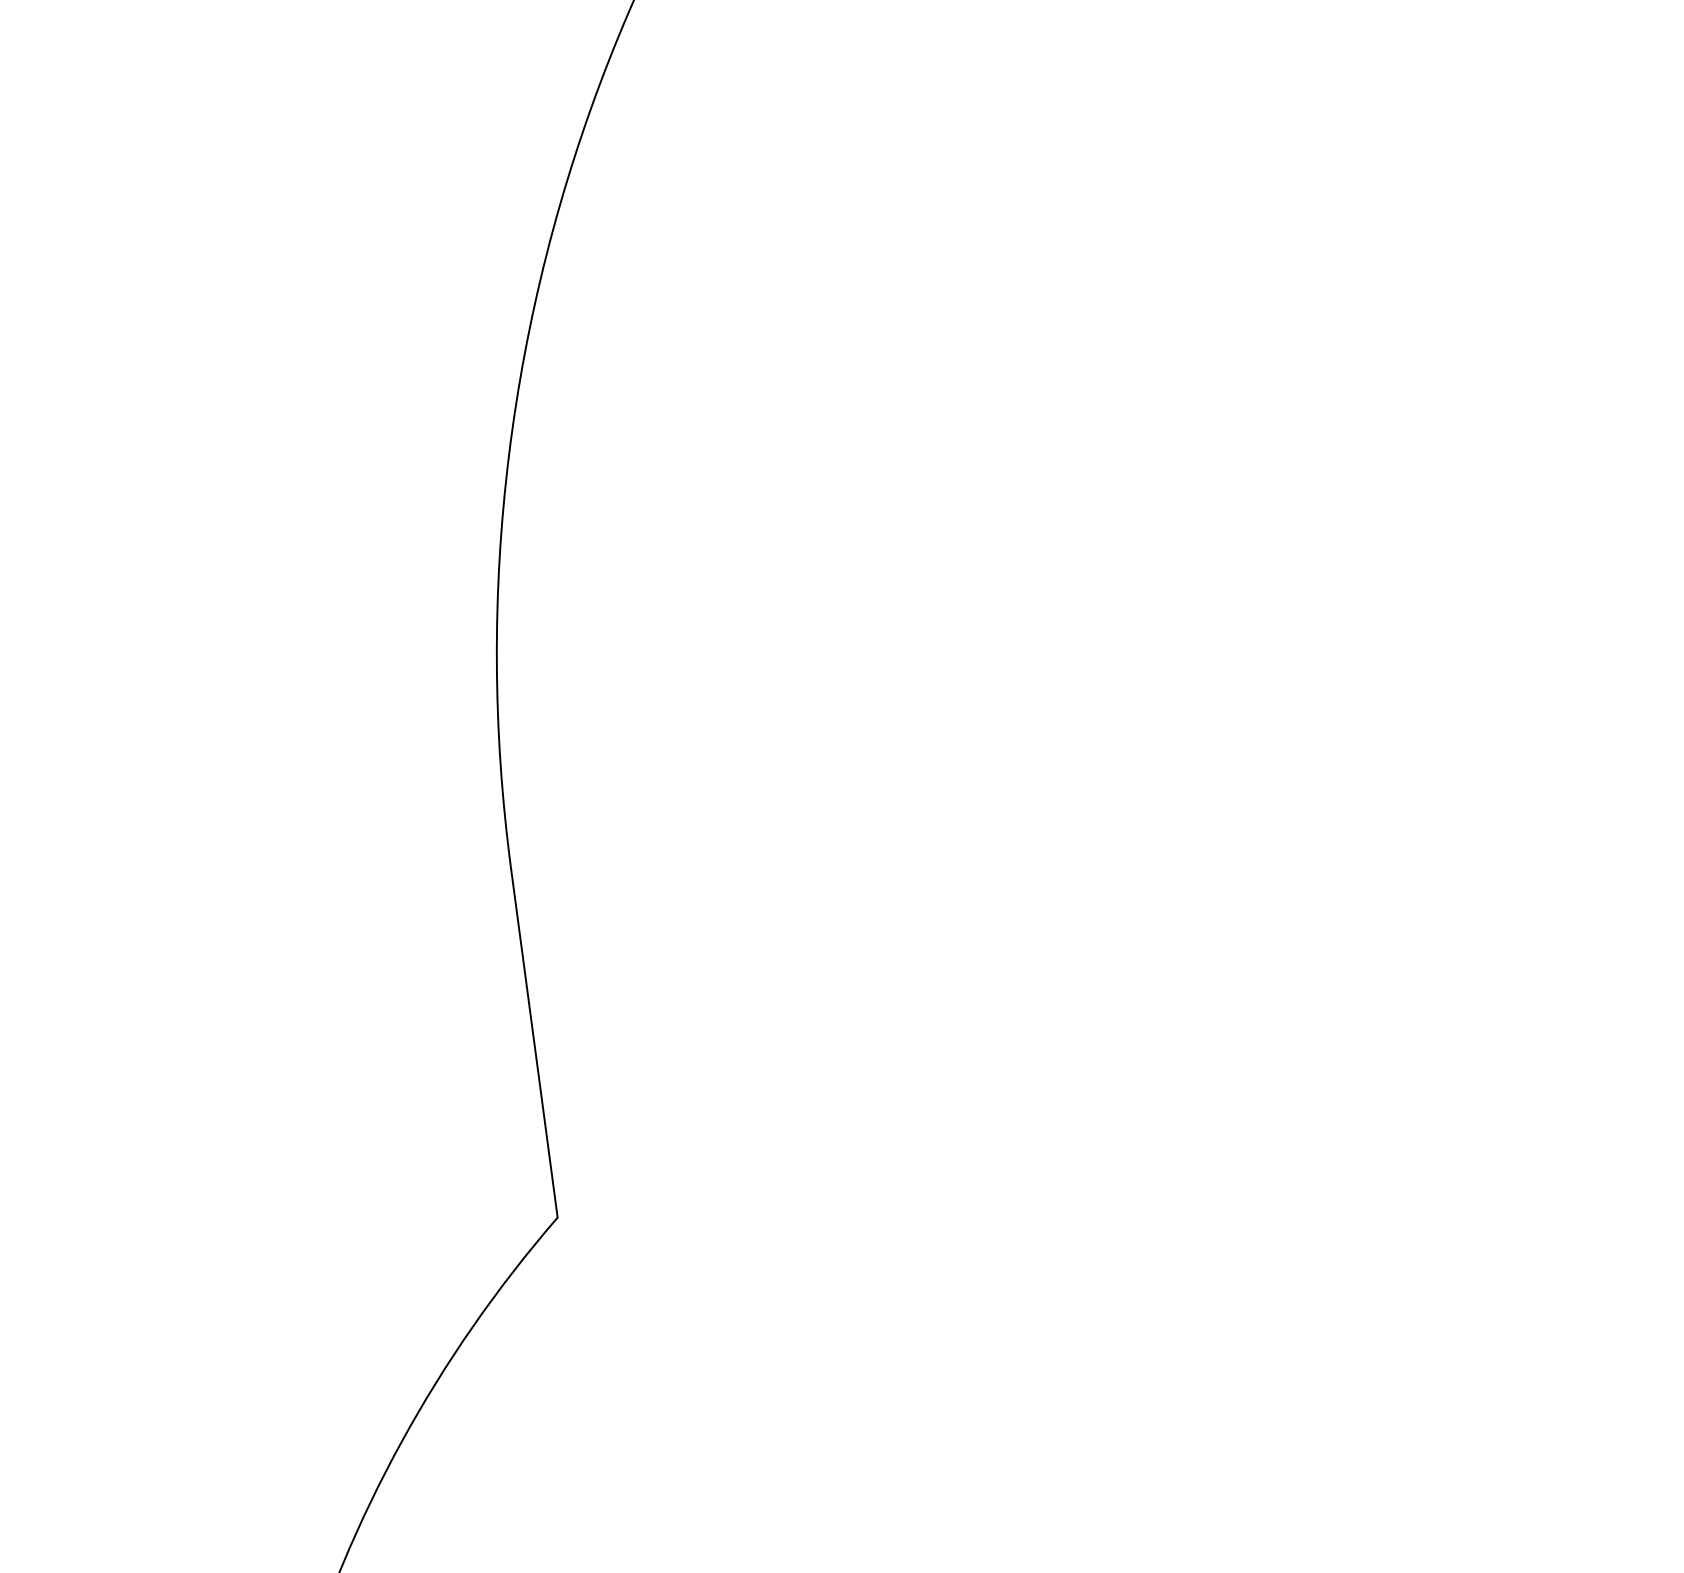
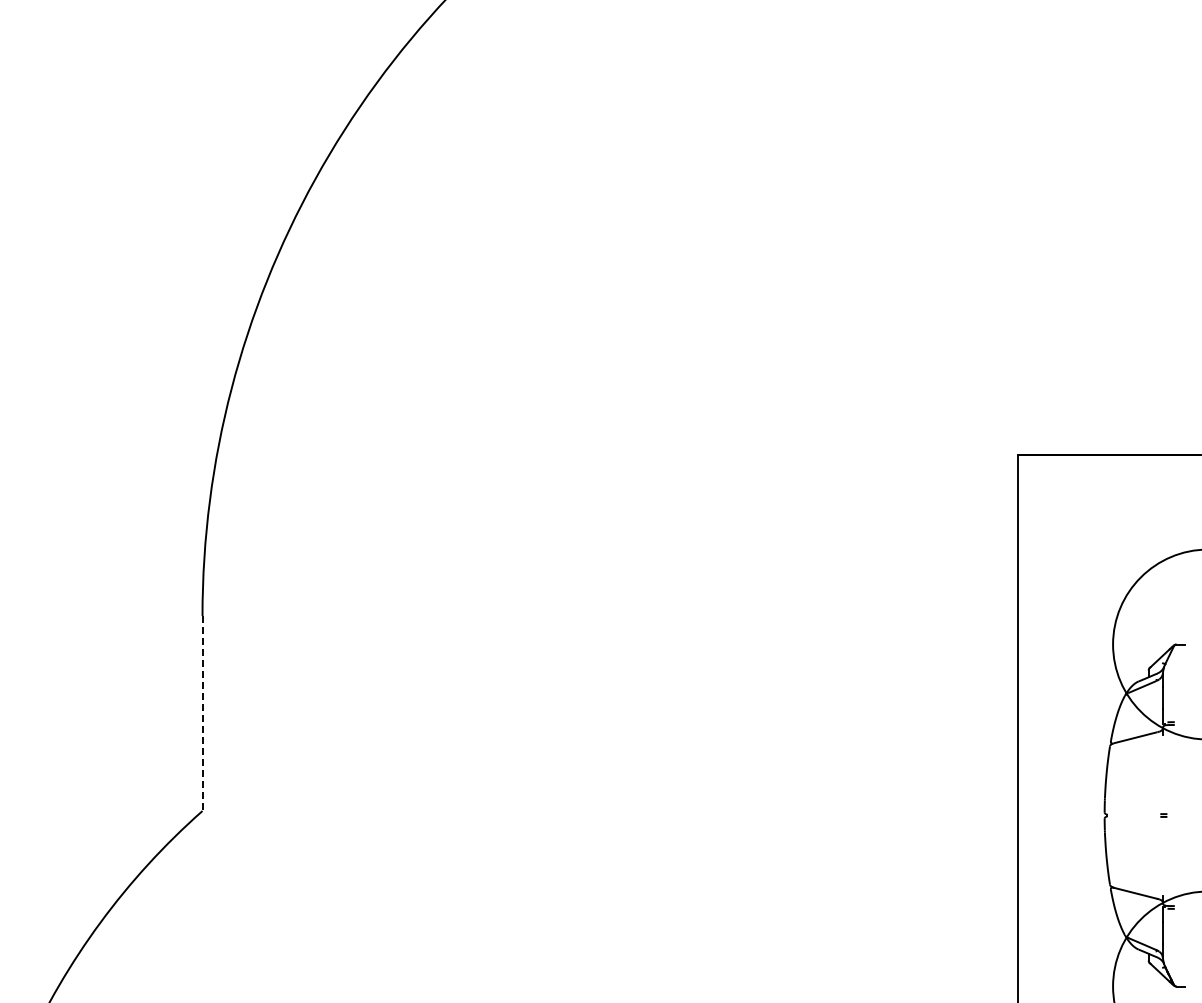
line: (534, 1045) -> (202, 714), solid -> dashed

